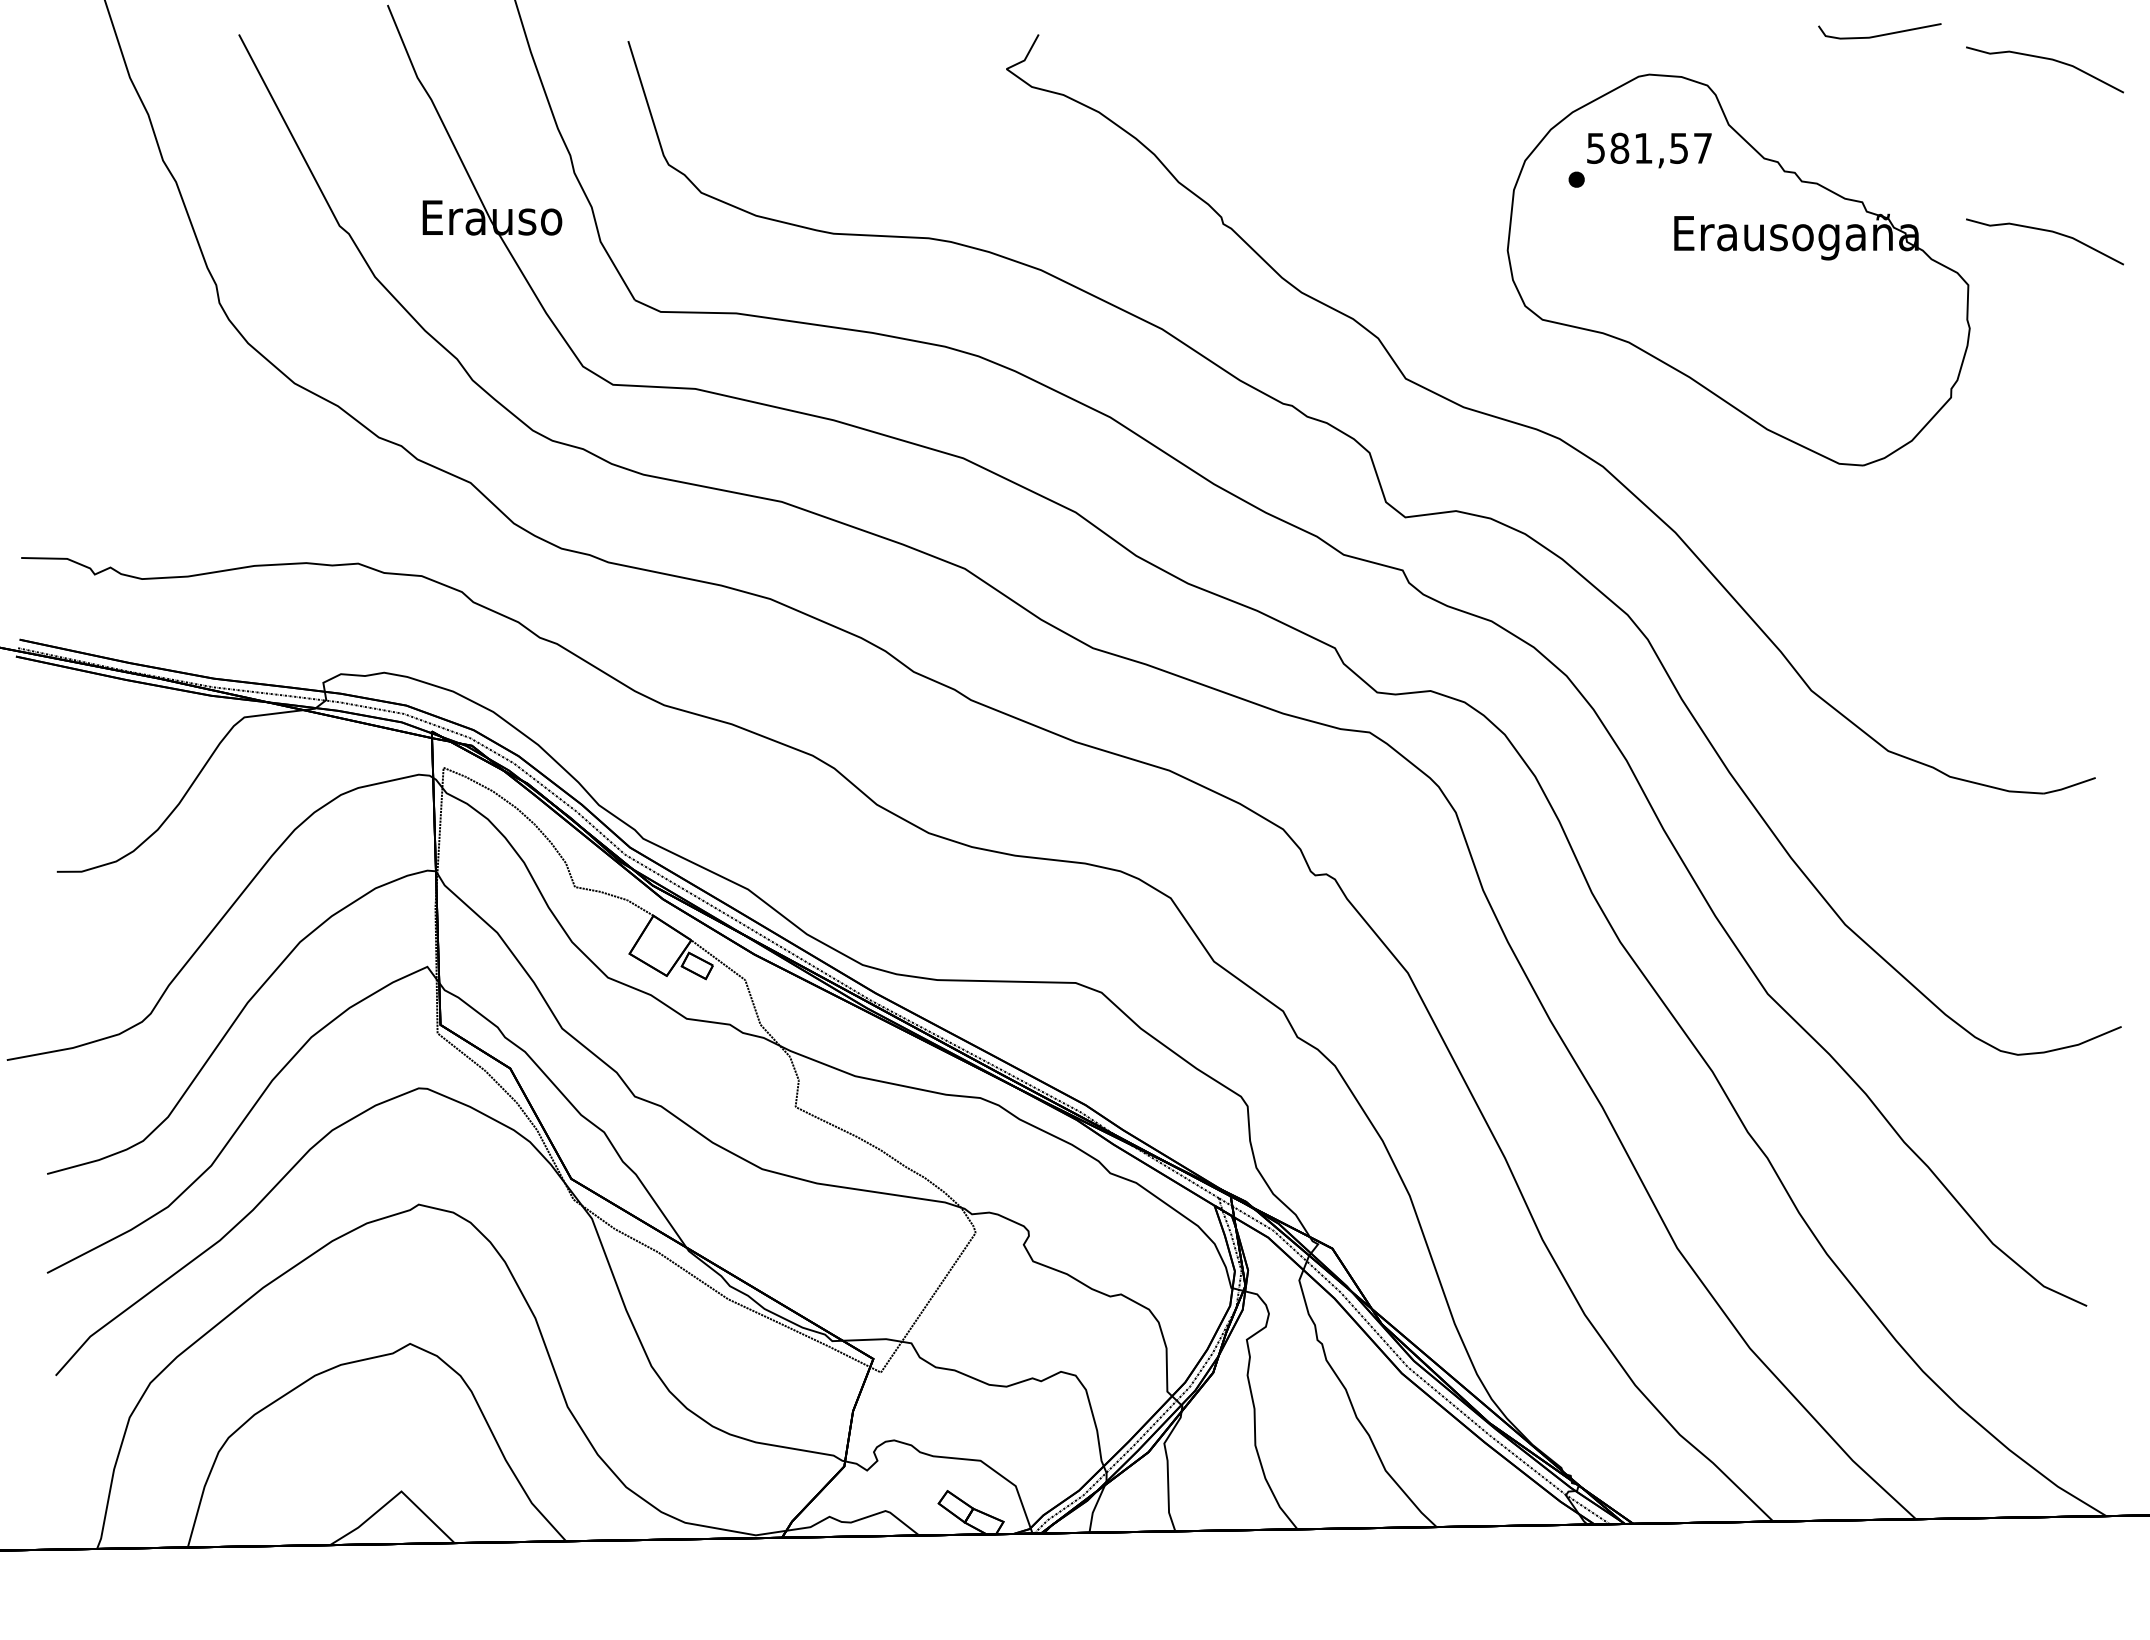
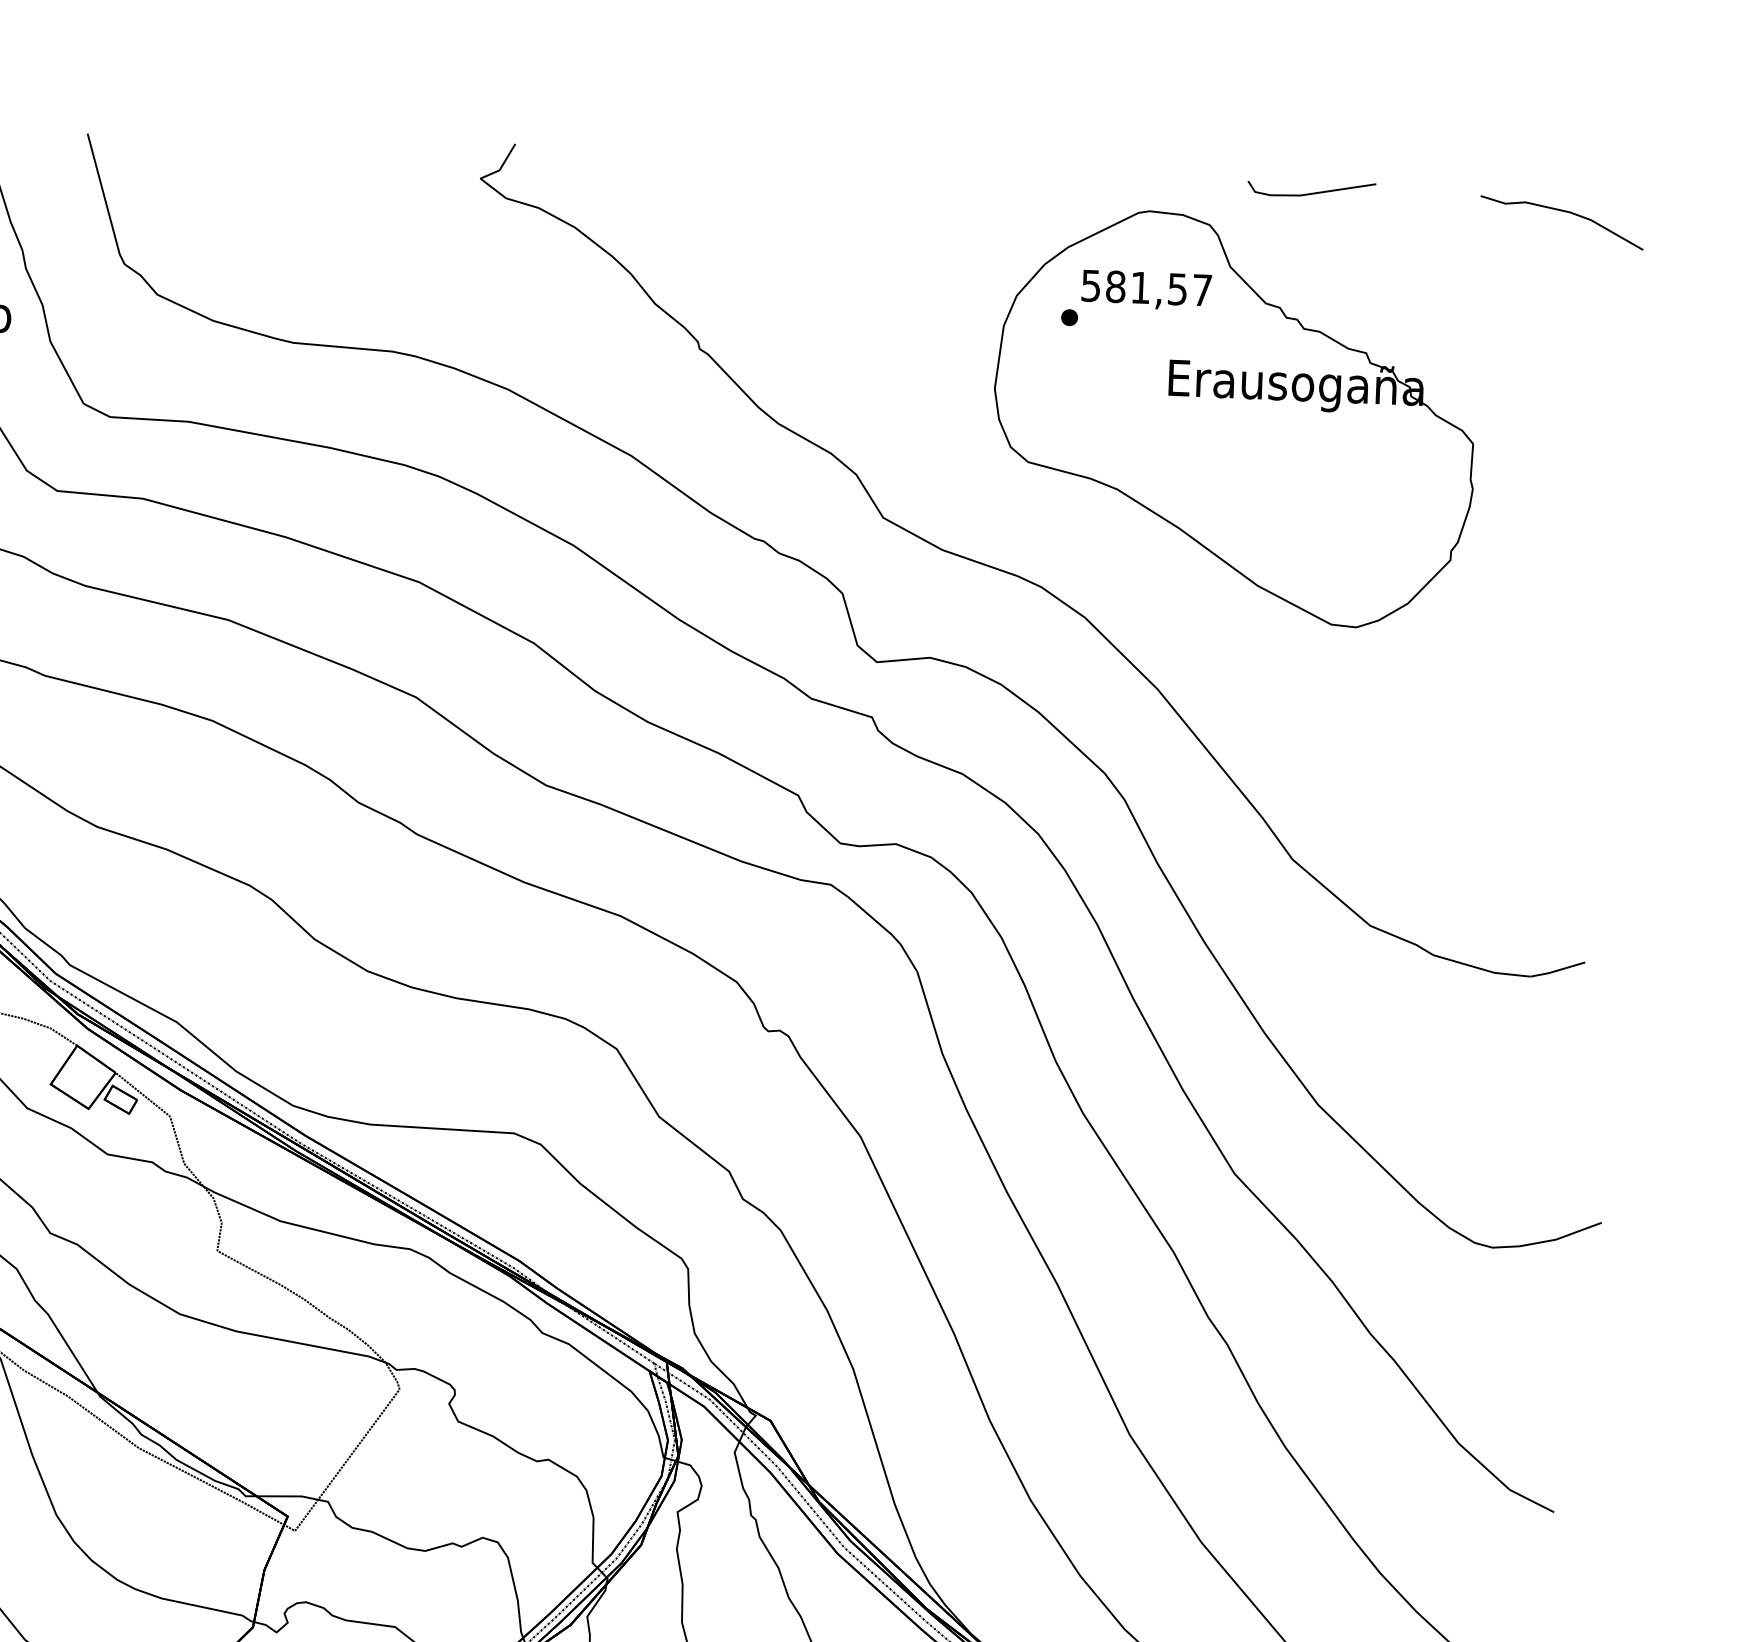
line: (1879, 34) -> (1311, 192), moved
curve: (2045, 231) -> (1555, 391), removed

